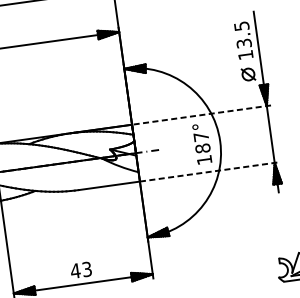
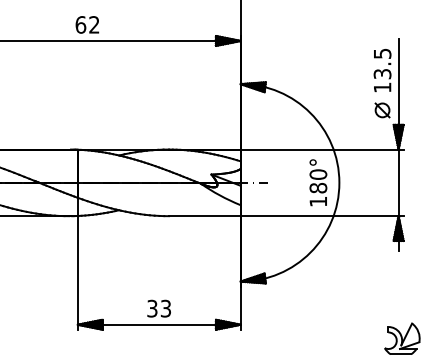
line: (201, 115) -> (321, 149), dashed -> solid
text: (201, 136) -> (318, 174), 187° -> 180°
line: (209, 172) -> (322, 216), dashed -> solid
text: (74, 270) -> (151, 308), 43 -> 33

